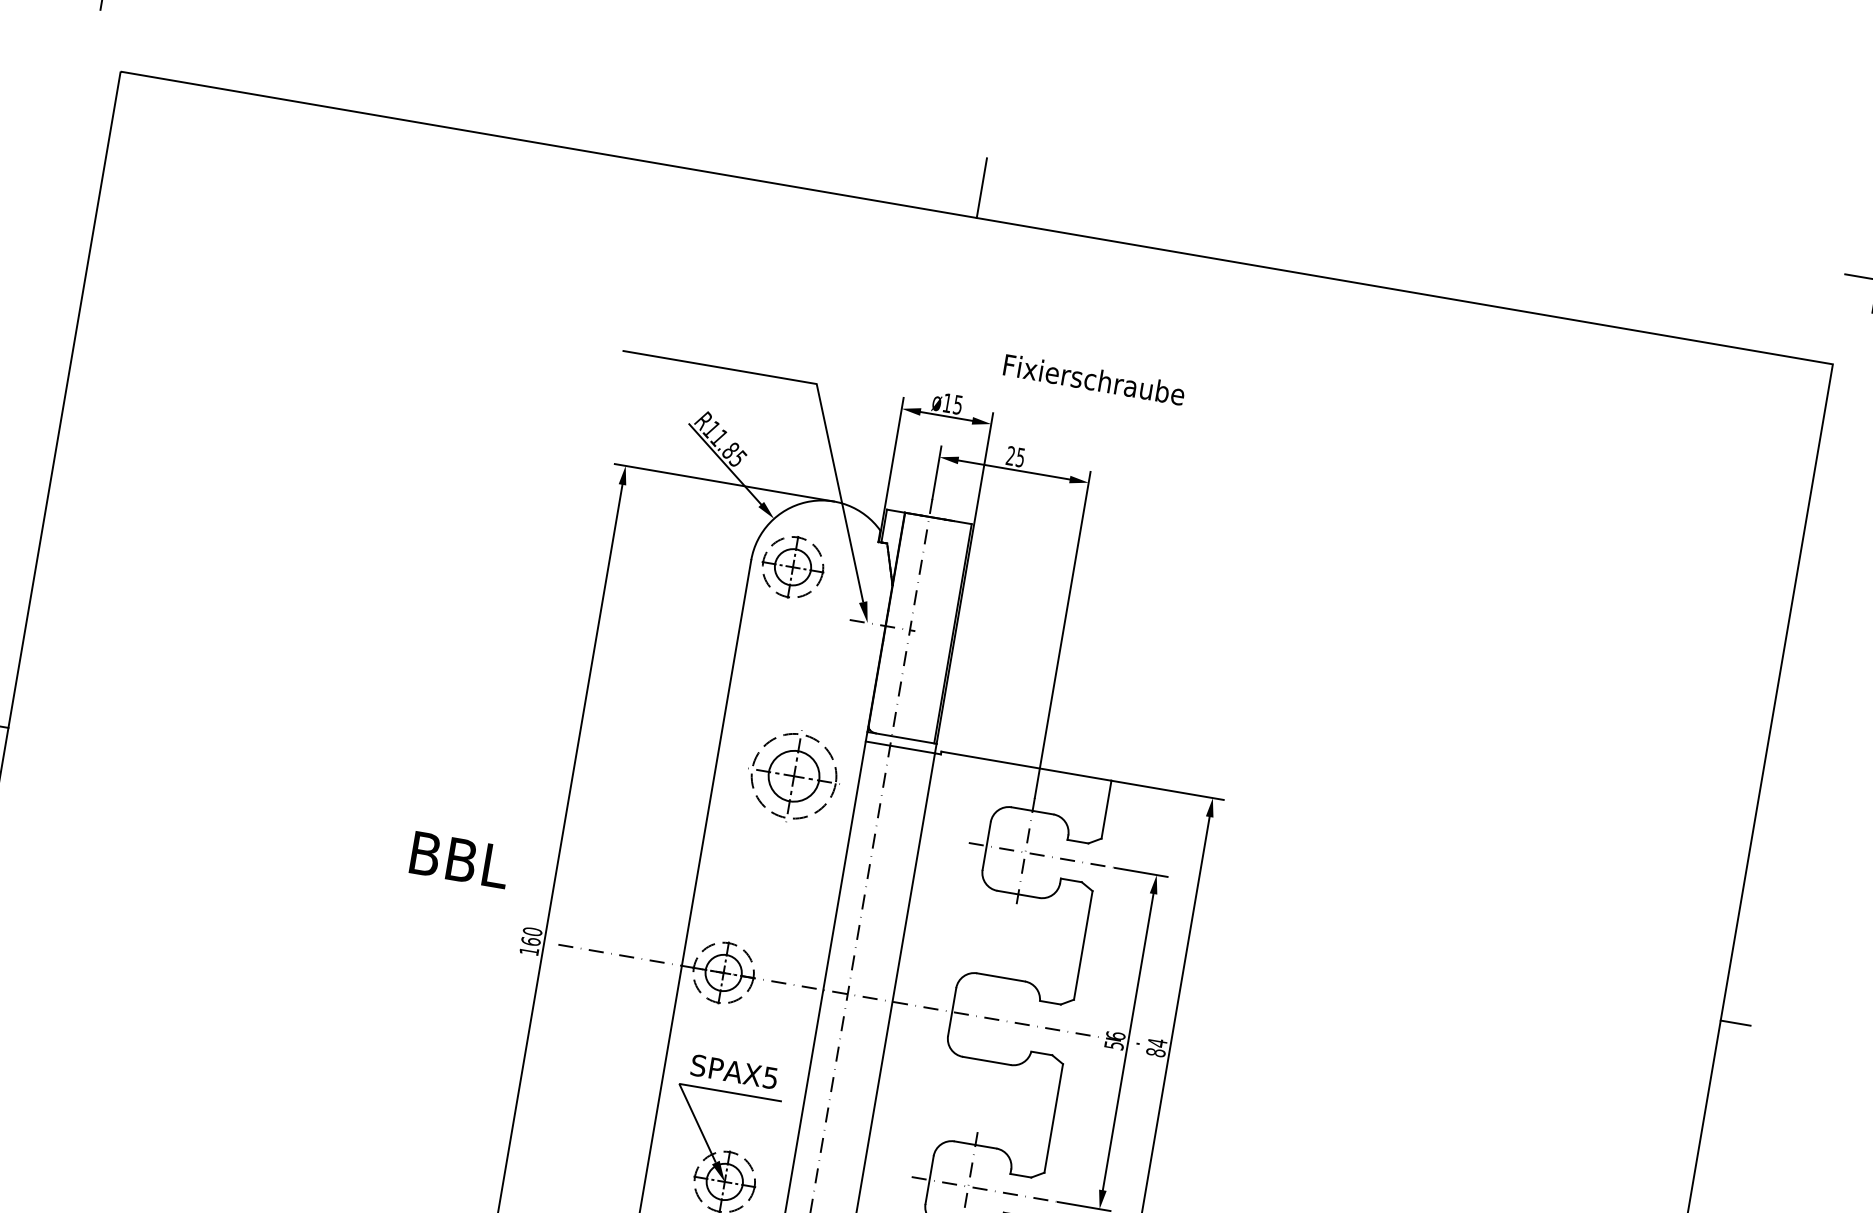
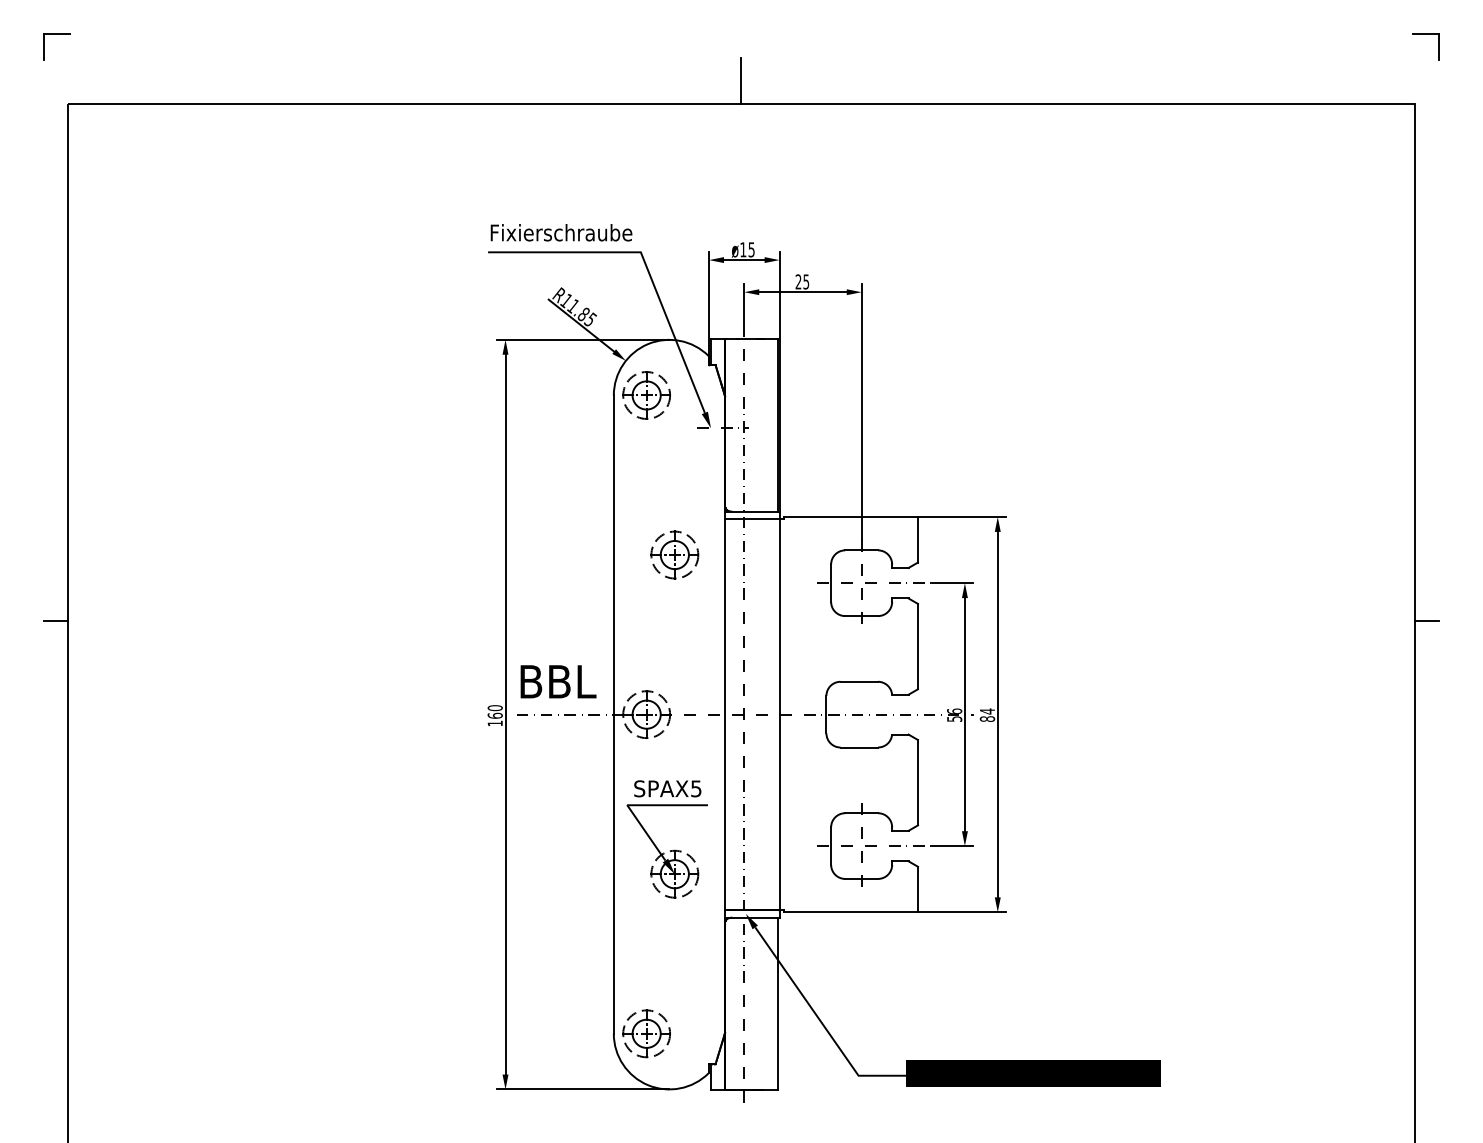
text: (1094, 379) -> (561, 232), moved
part: (793, 775) -> (674, 554), size x0.71
text: (460, 859) -> (558, 681), moved

